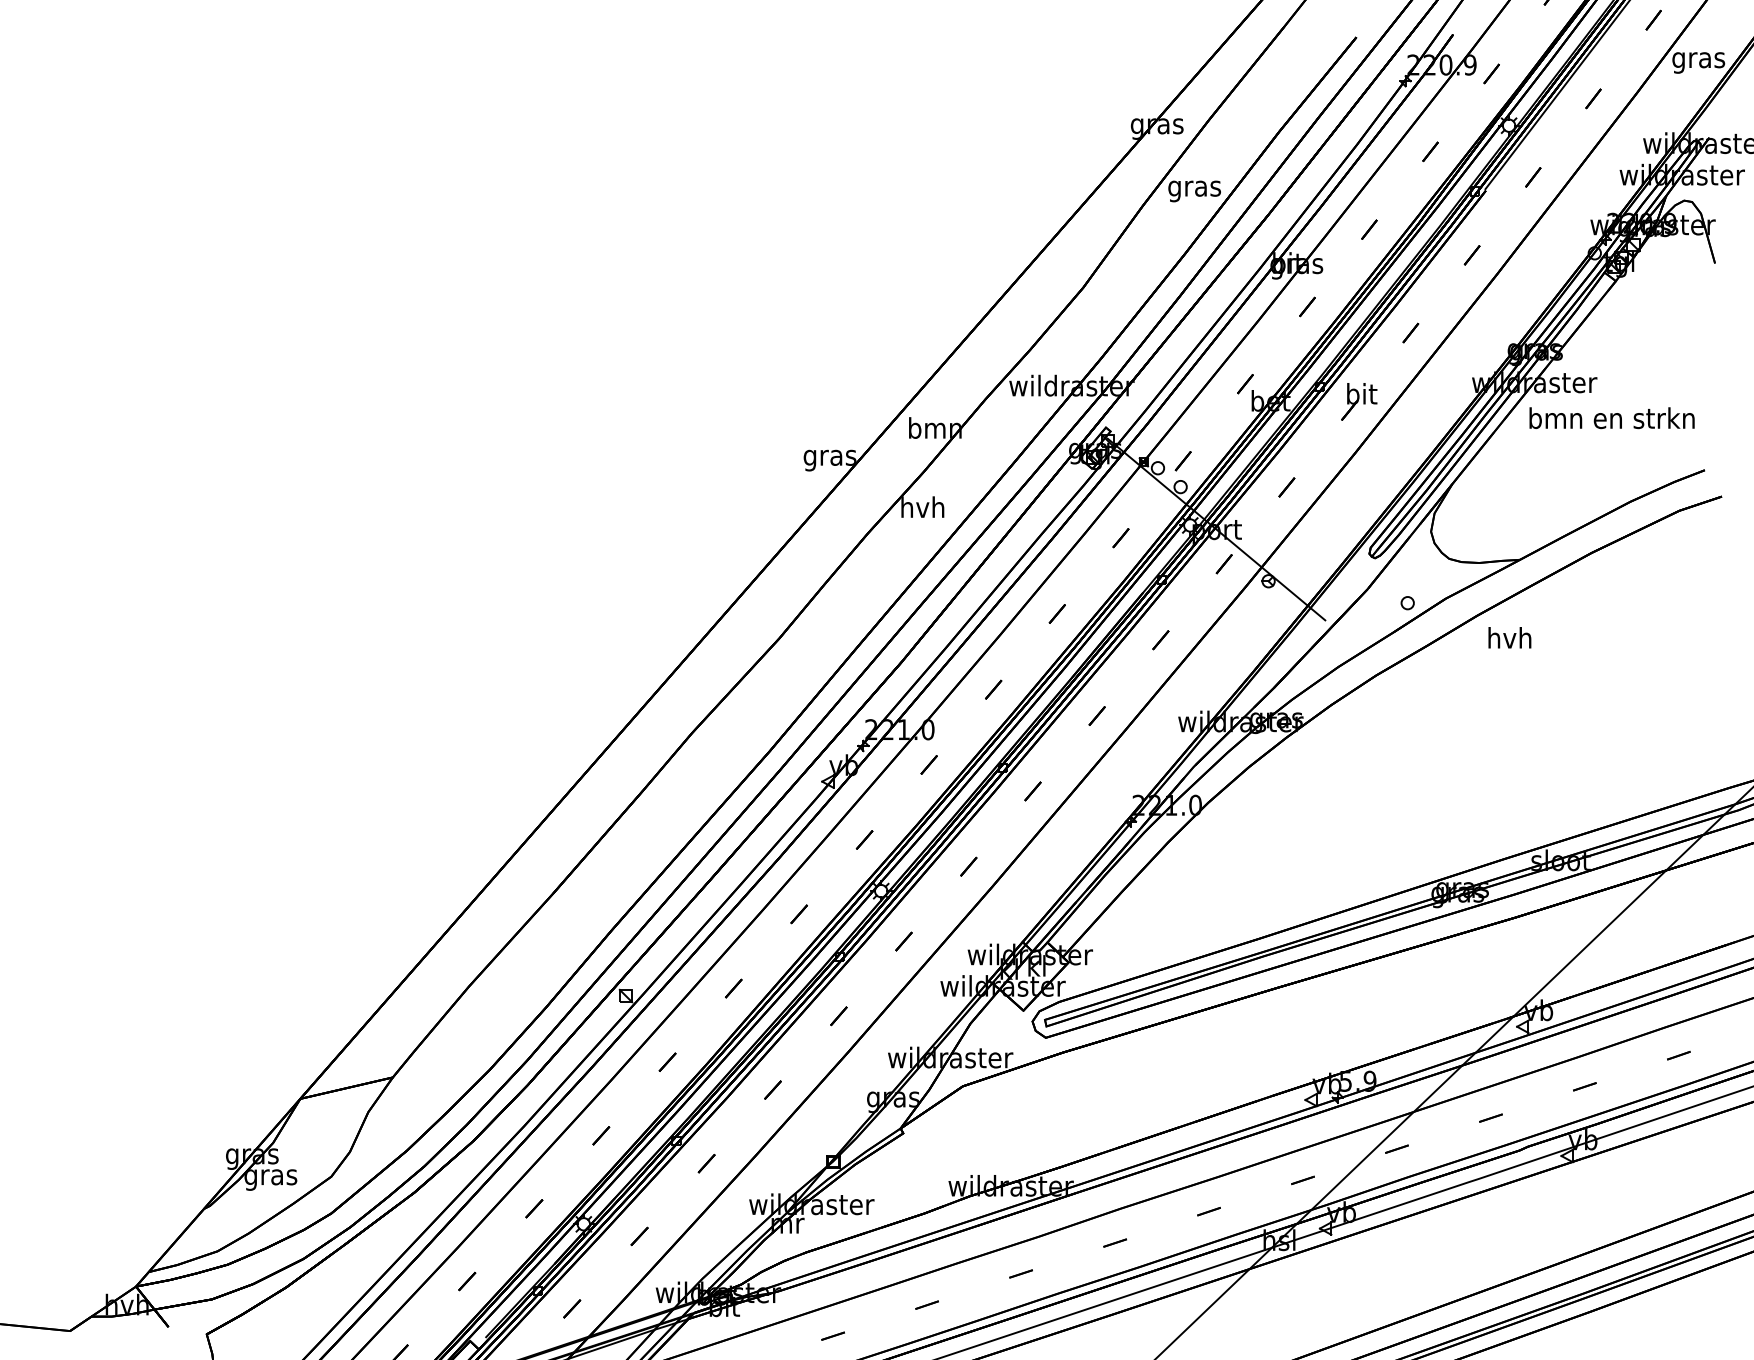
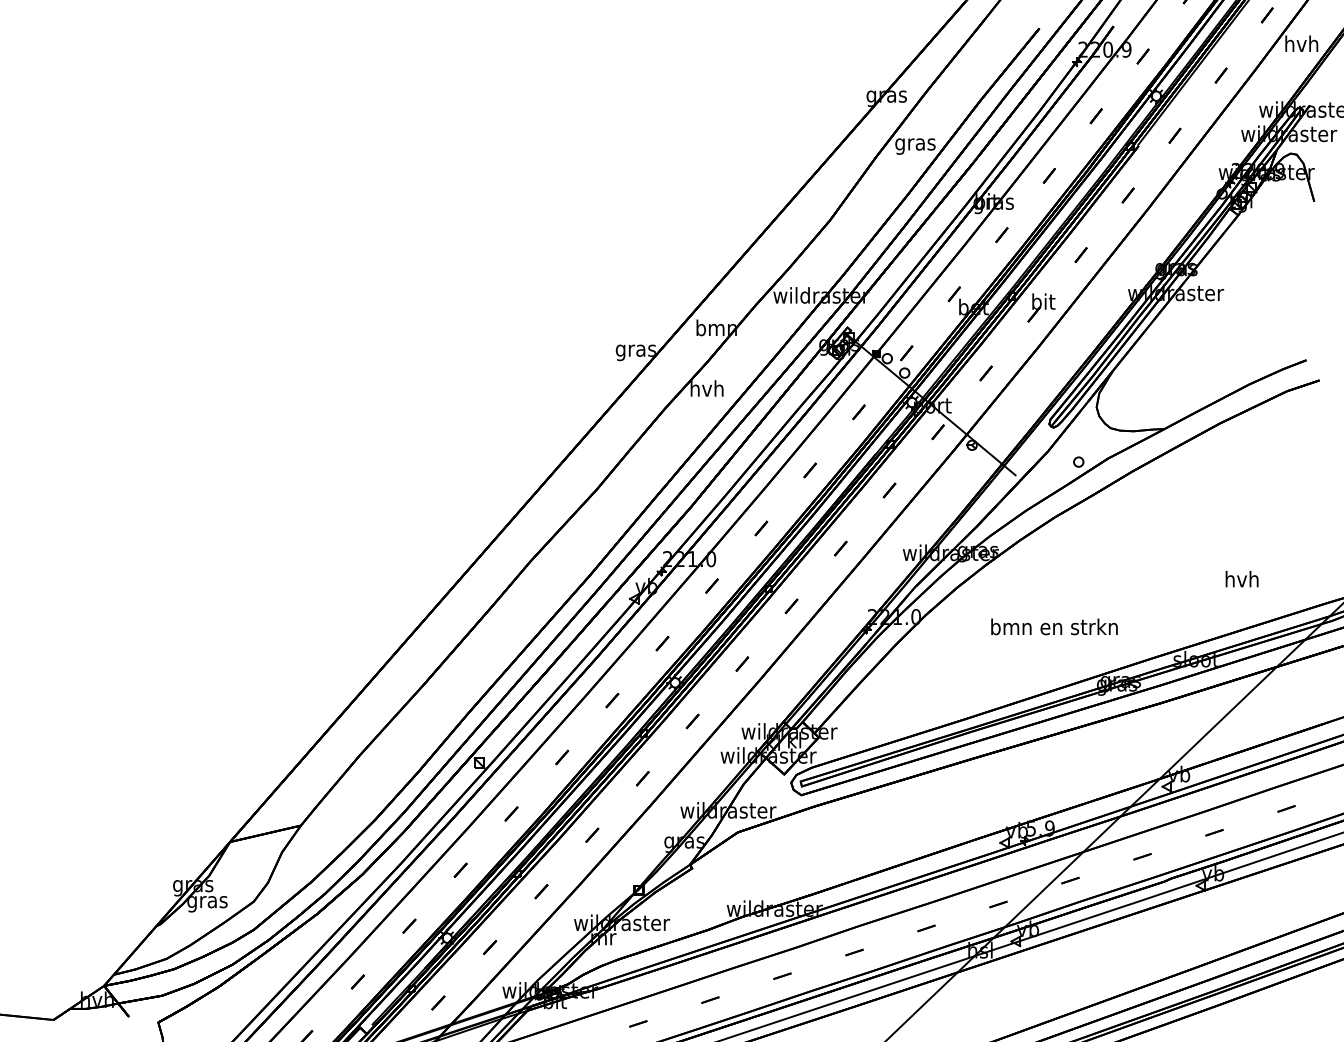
text: (1698, 59) -> (1301, 45), gras -> hvh
text: (1611, 418) -> (1054, 627), moved
text: (1509, 637) -> (1241, 578), moved

